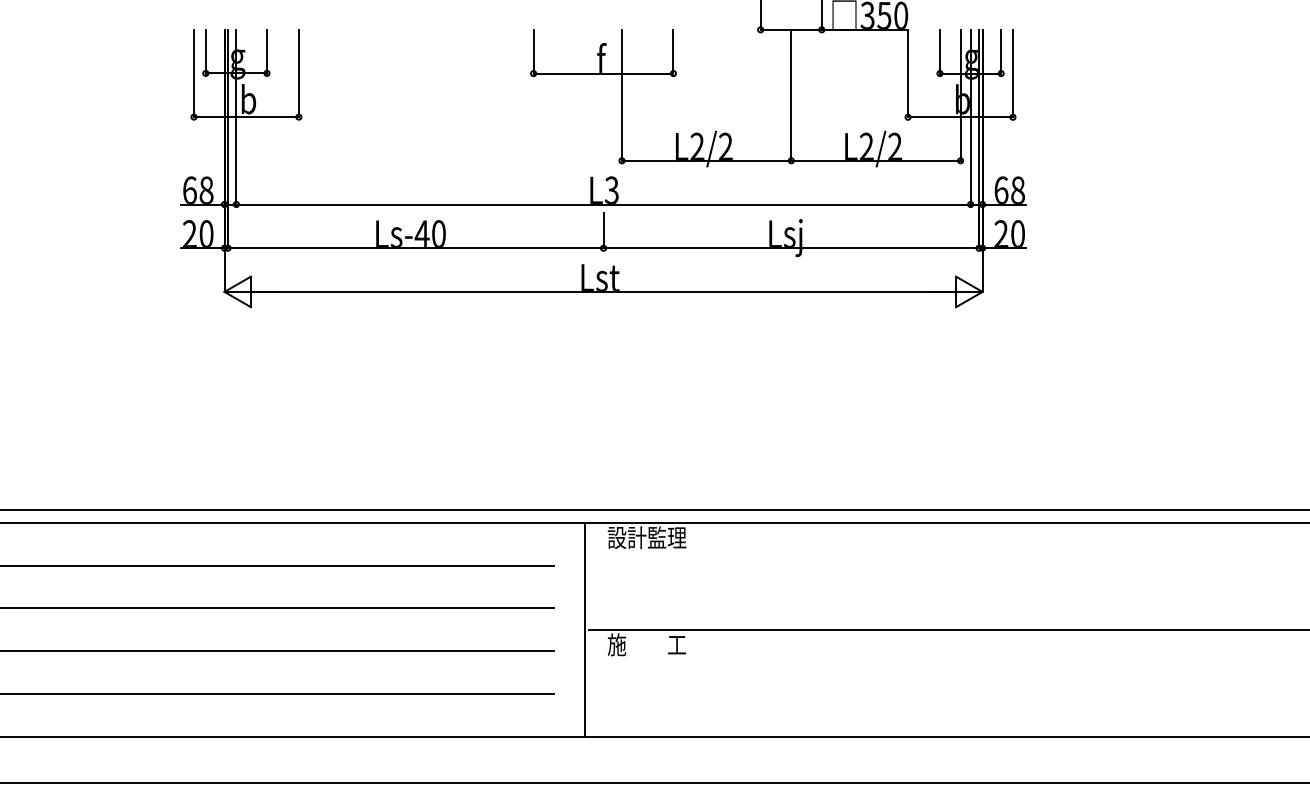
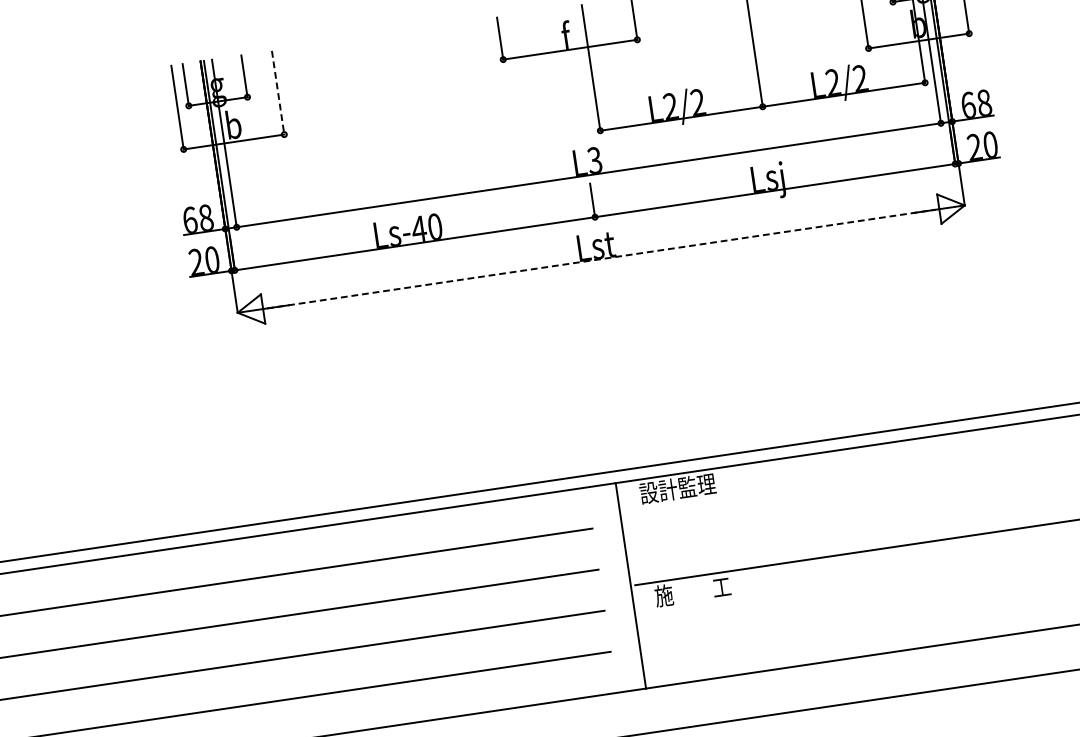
line: (298, 73) -> (277, 92), solid -> dashed
line: (604, 291) -> (602, 258), solid -> dashed

